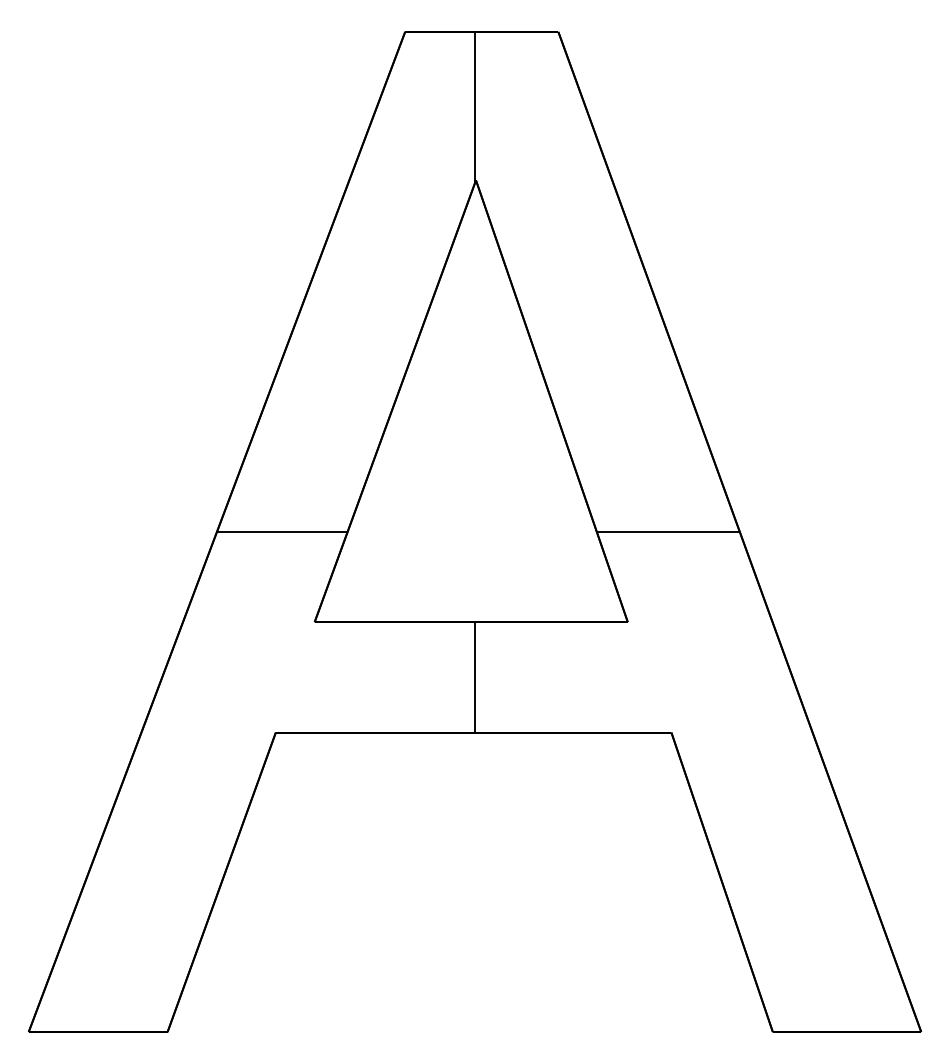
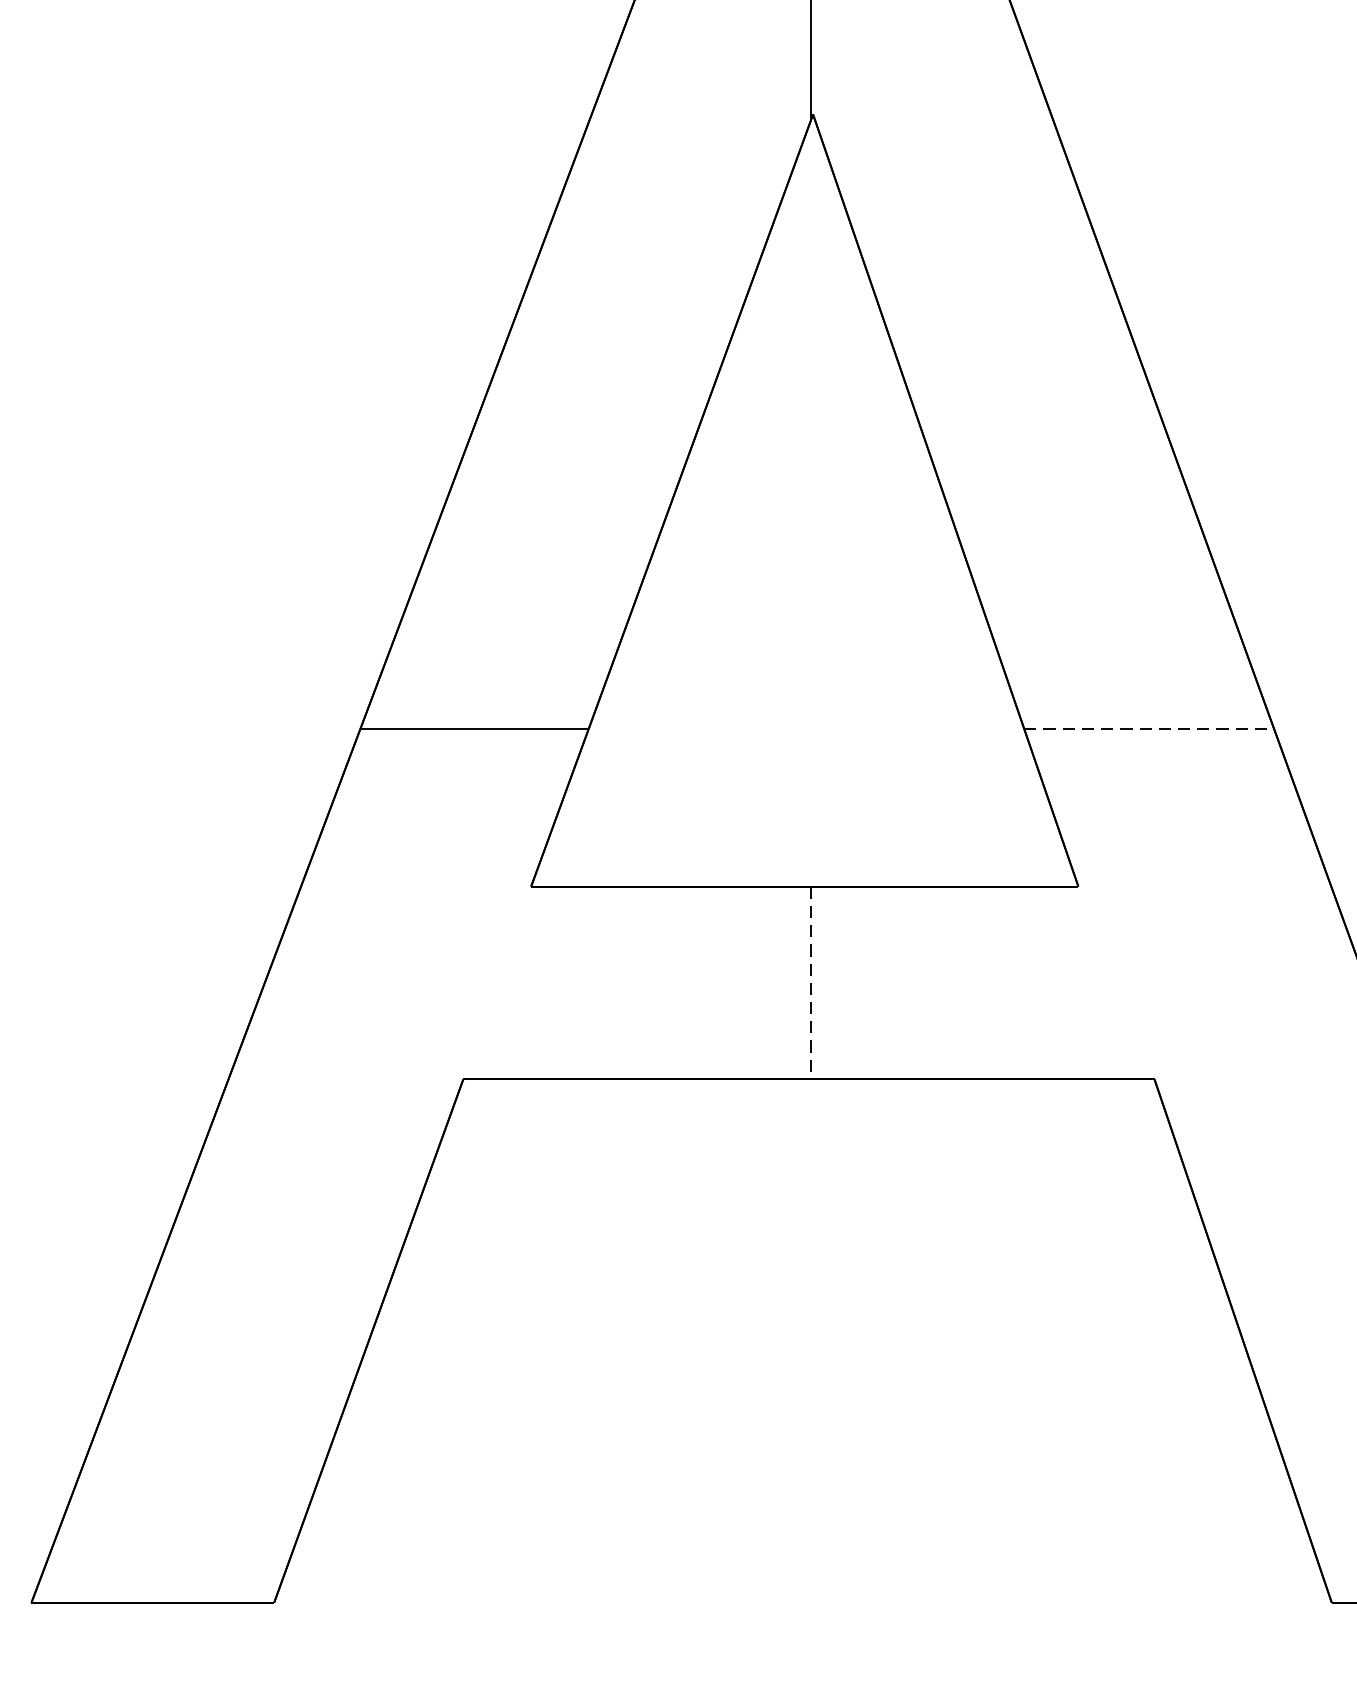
line: (668, 532) -> (1149, 729), solid -> dashed
line: (475, 677) -> (812, 983), solid -> dashed

